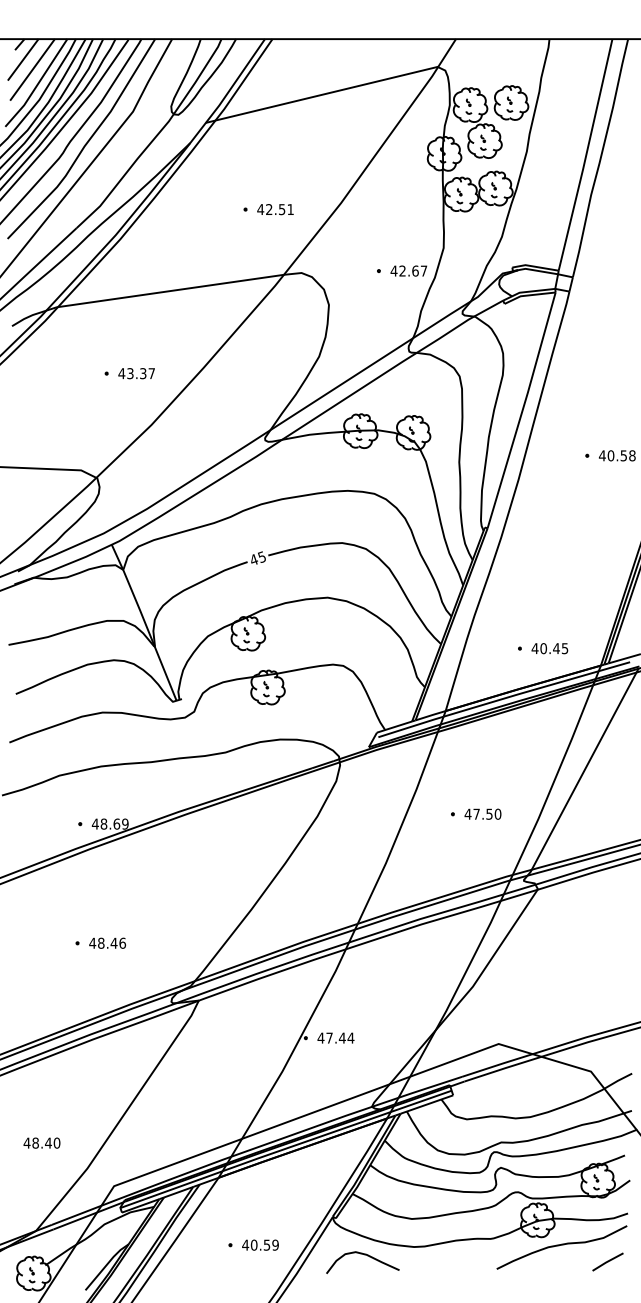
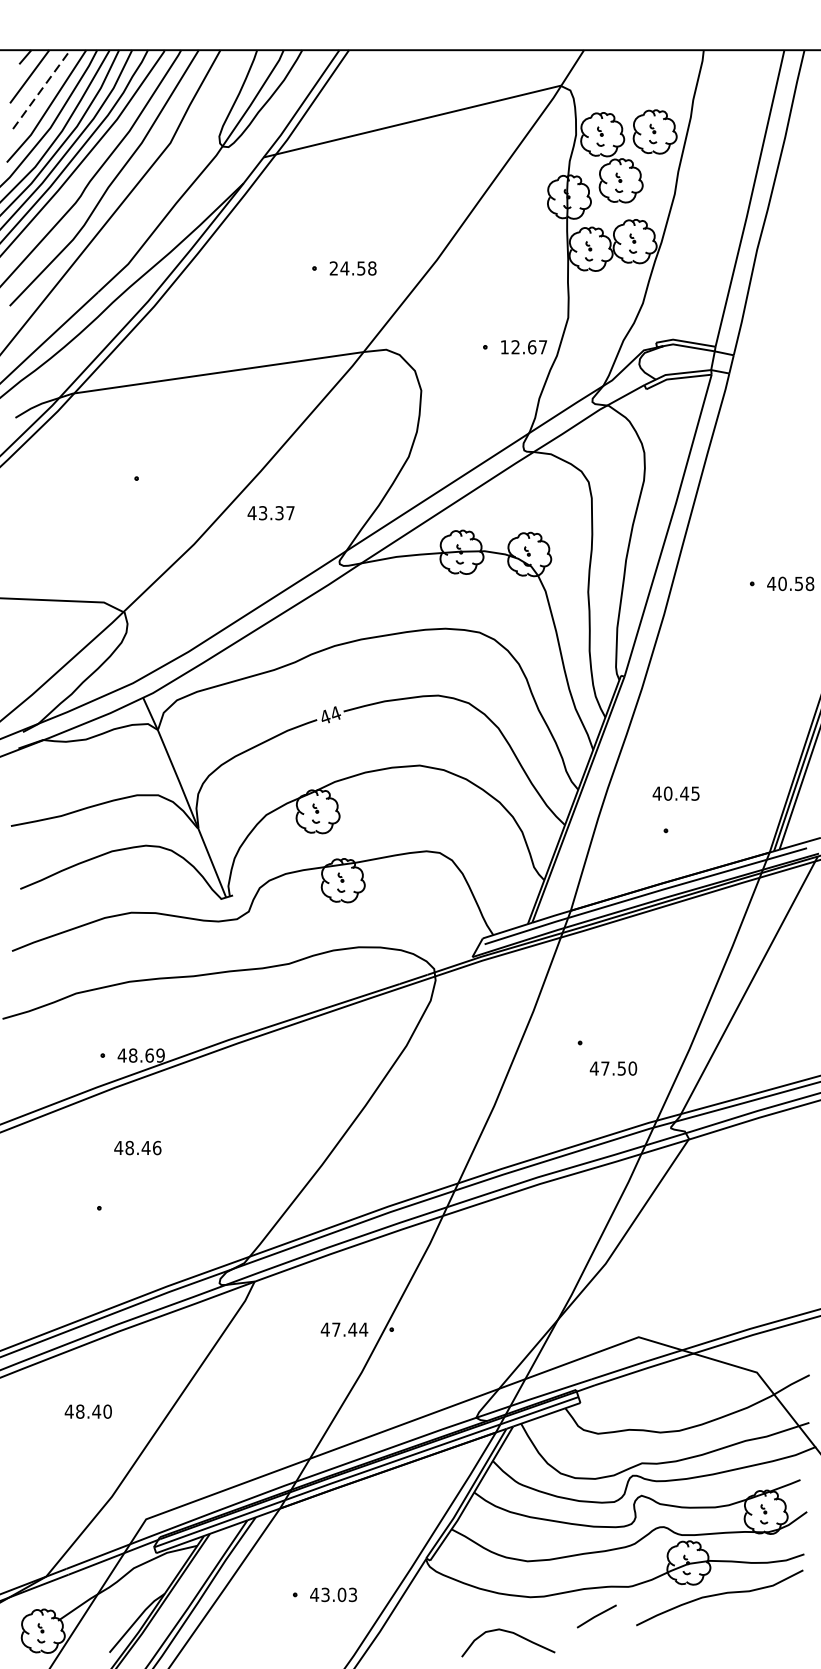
line: (32, 69) -> (41, 89), solid -> dashed
text: (275, 209) -> (352, 268), 42.51 -> 24.58
text: (393, 270) -> (503, 346), 42.67 -> 12.67
text: (136, 373) -> (270, 513), moved
text: (262, 556) -> (336, 712), 45 -> 44
text: (549, 648) -> (675, 793), moved
text: (482, 813) -> (612, 1067), moved
text: (107, 942) -> (137, 1147), moved
text: (335, 1037) -> (343, 1328), moved
text: (41, 1142) -> (87, 1410), moved
text: (264, 1244) -> (338, 1594), 40.59 -> 43.03
curve: (364, 1255) -> (510, 1633), moved
line: (607, 1261) -> (596, 1615), moved

